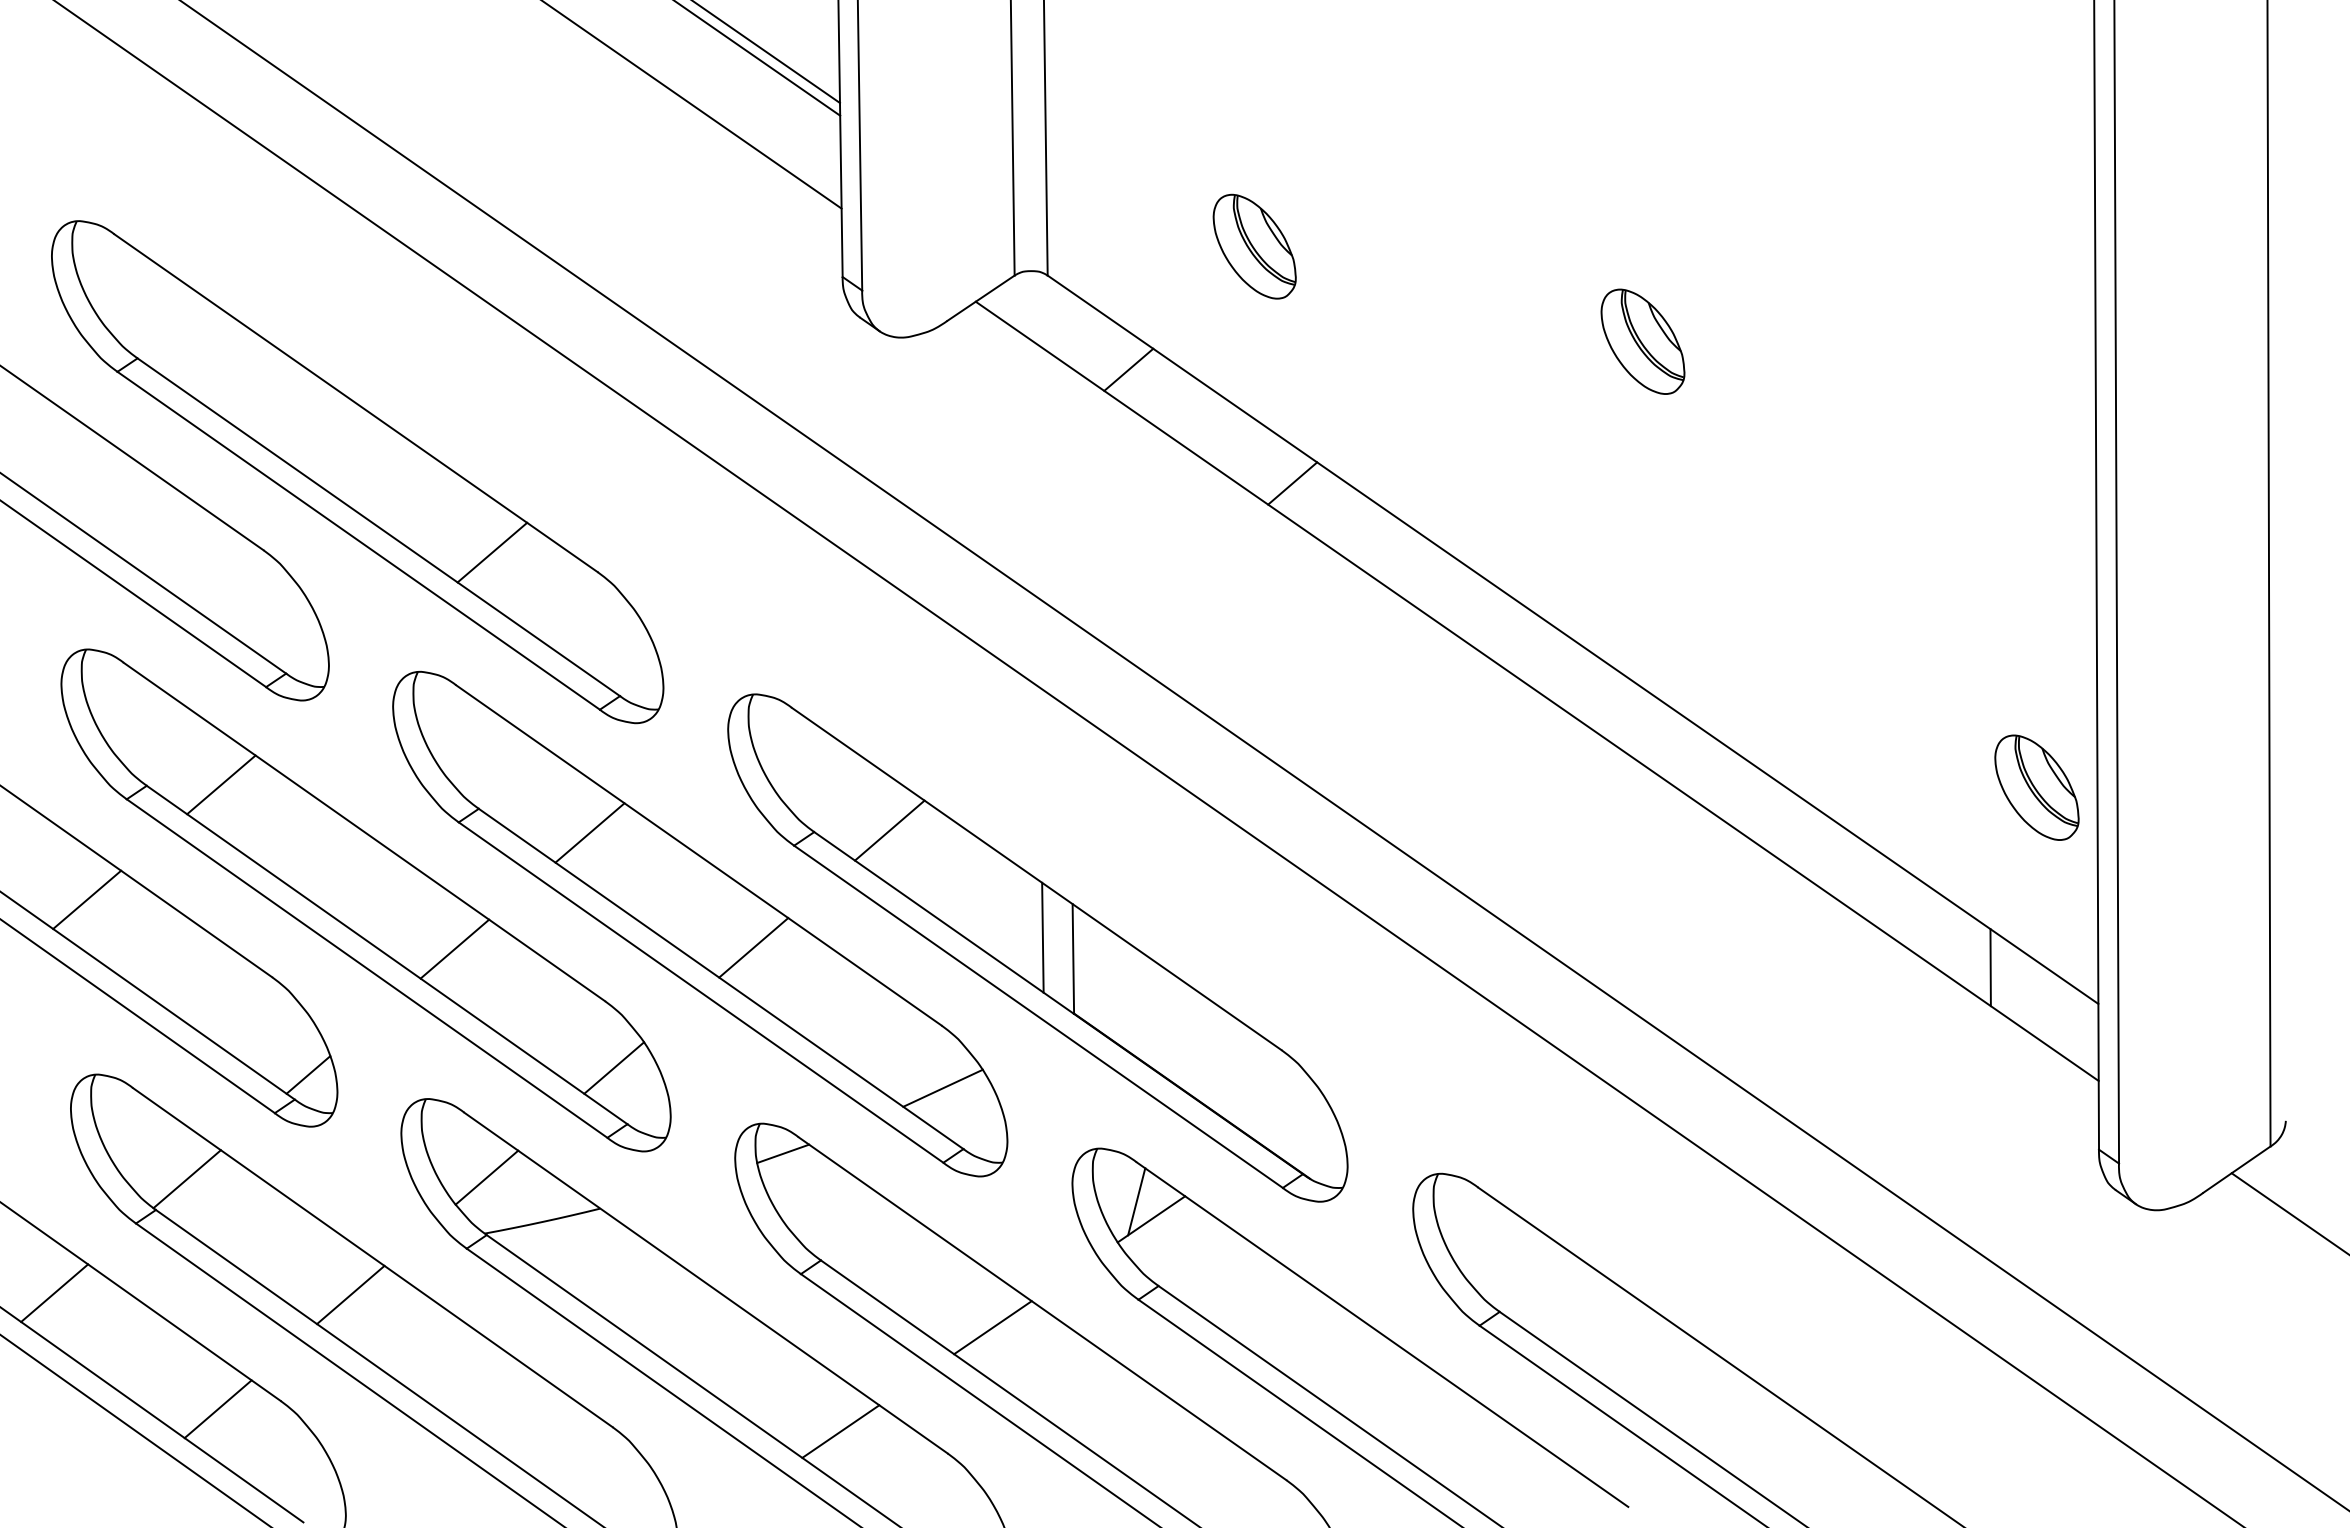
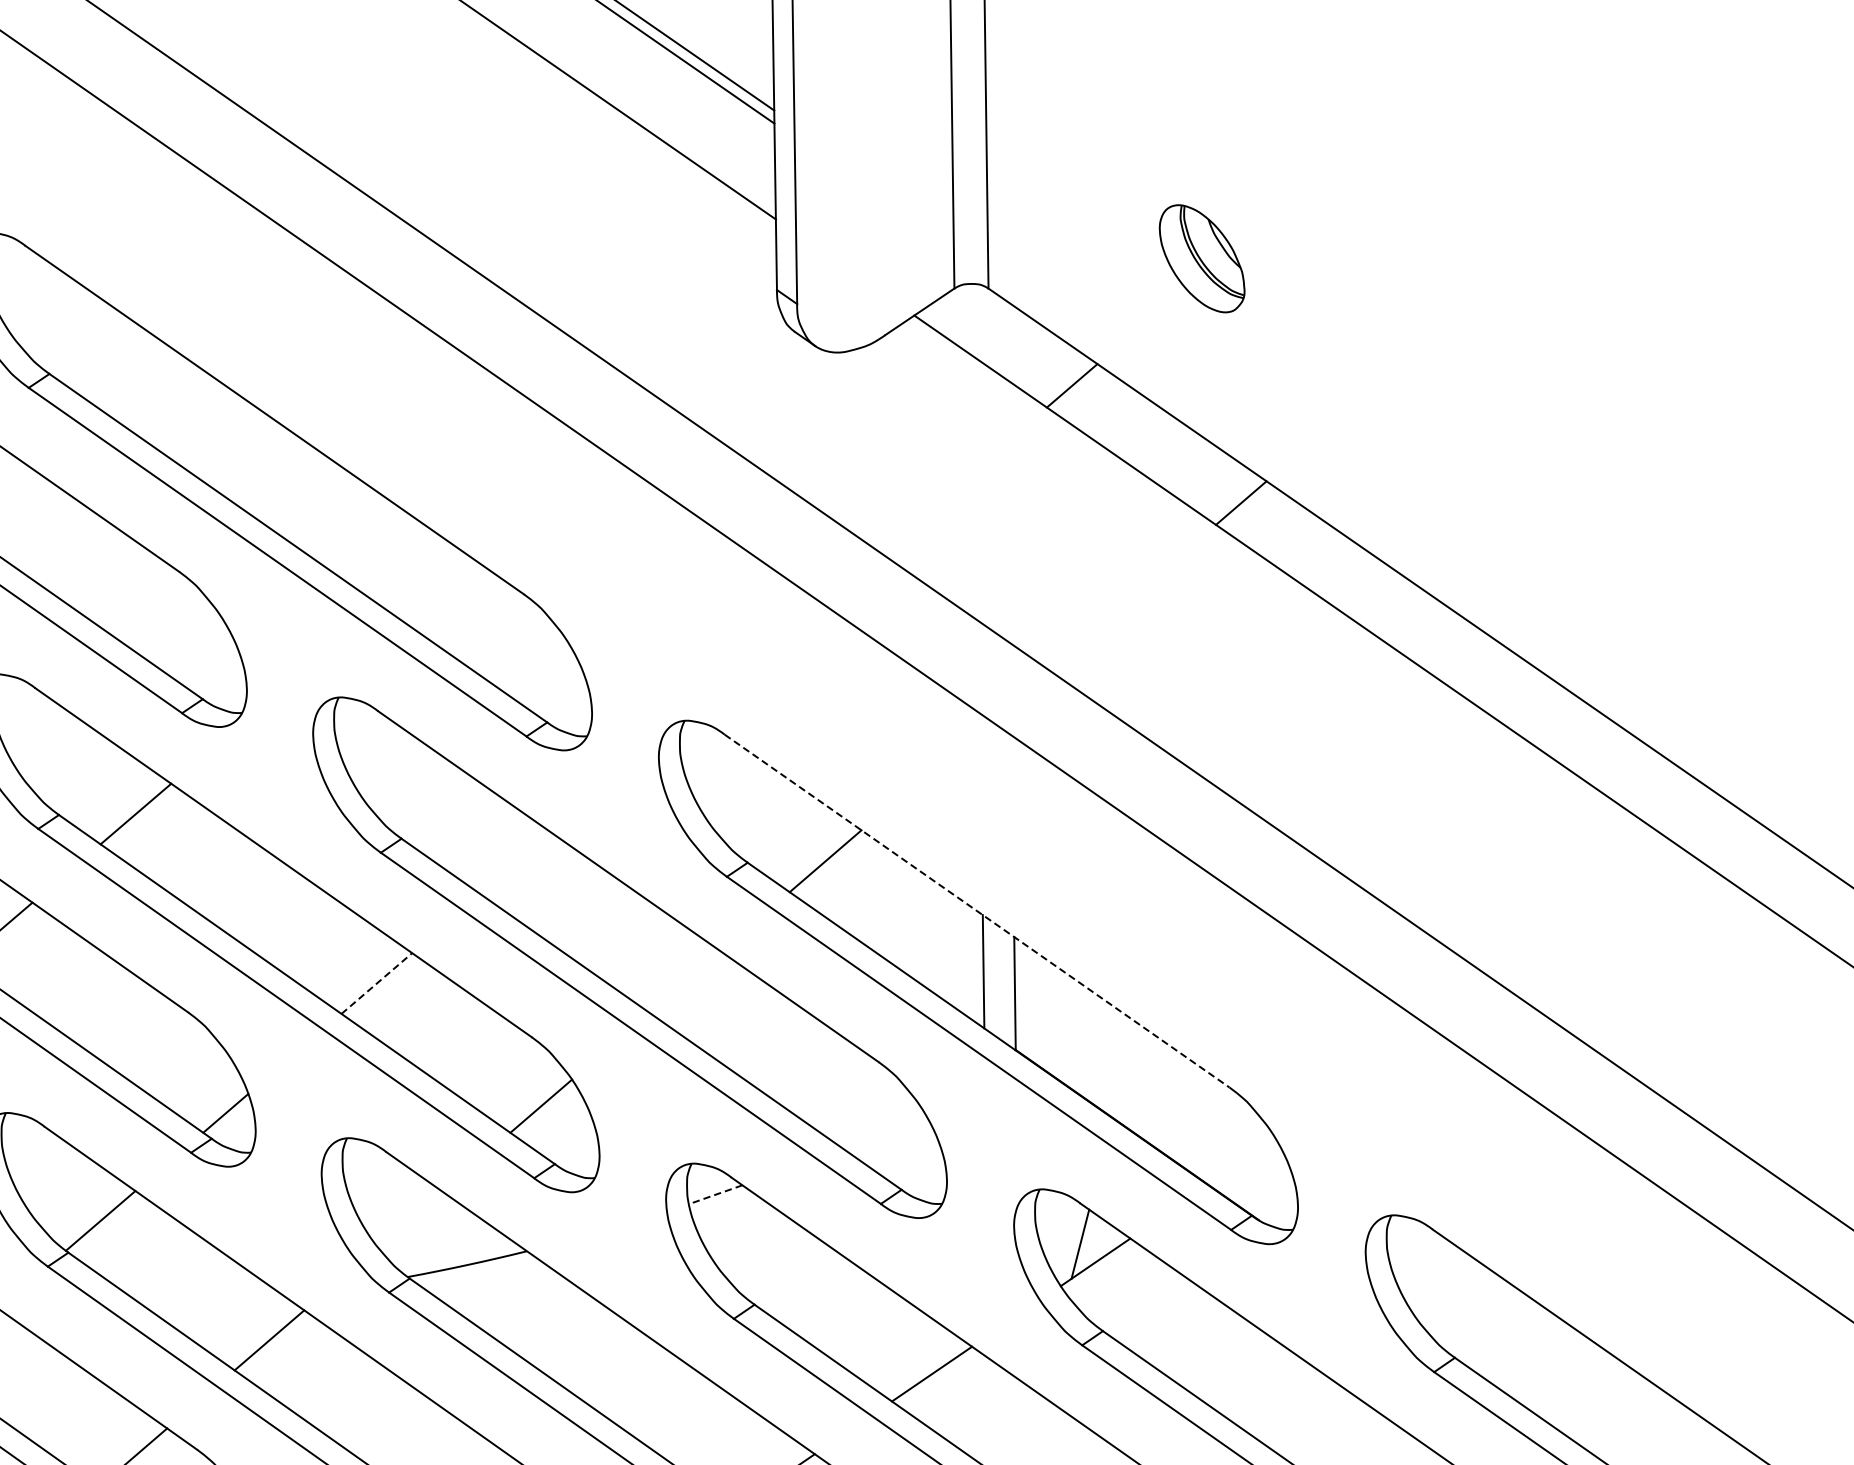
part: (1642, 341) -> (1602, 356), removed
line: (492, 552) -> (415, 574), removed
line: (589, 832) -> (515, 863), removed
line: (1037, 879) -> (978, 911), solid -> dashed
line: (753, 947) -> (684, 981), removed
line: (455, 948) -> (377, 982), solid -> dashed
line: (942, 1087) -> (880, 1126), removed
line: (783, 1153) -> (715, 1194), solid -> dashed
line: (486, 1177) -> (409, 1219), removed

